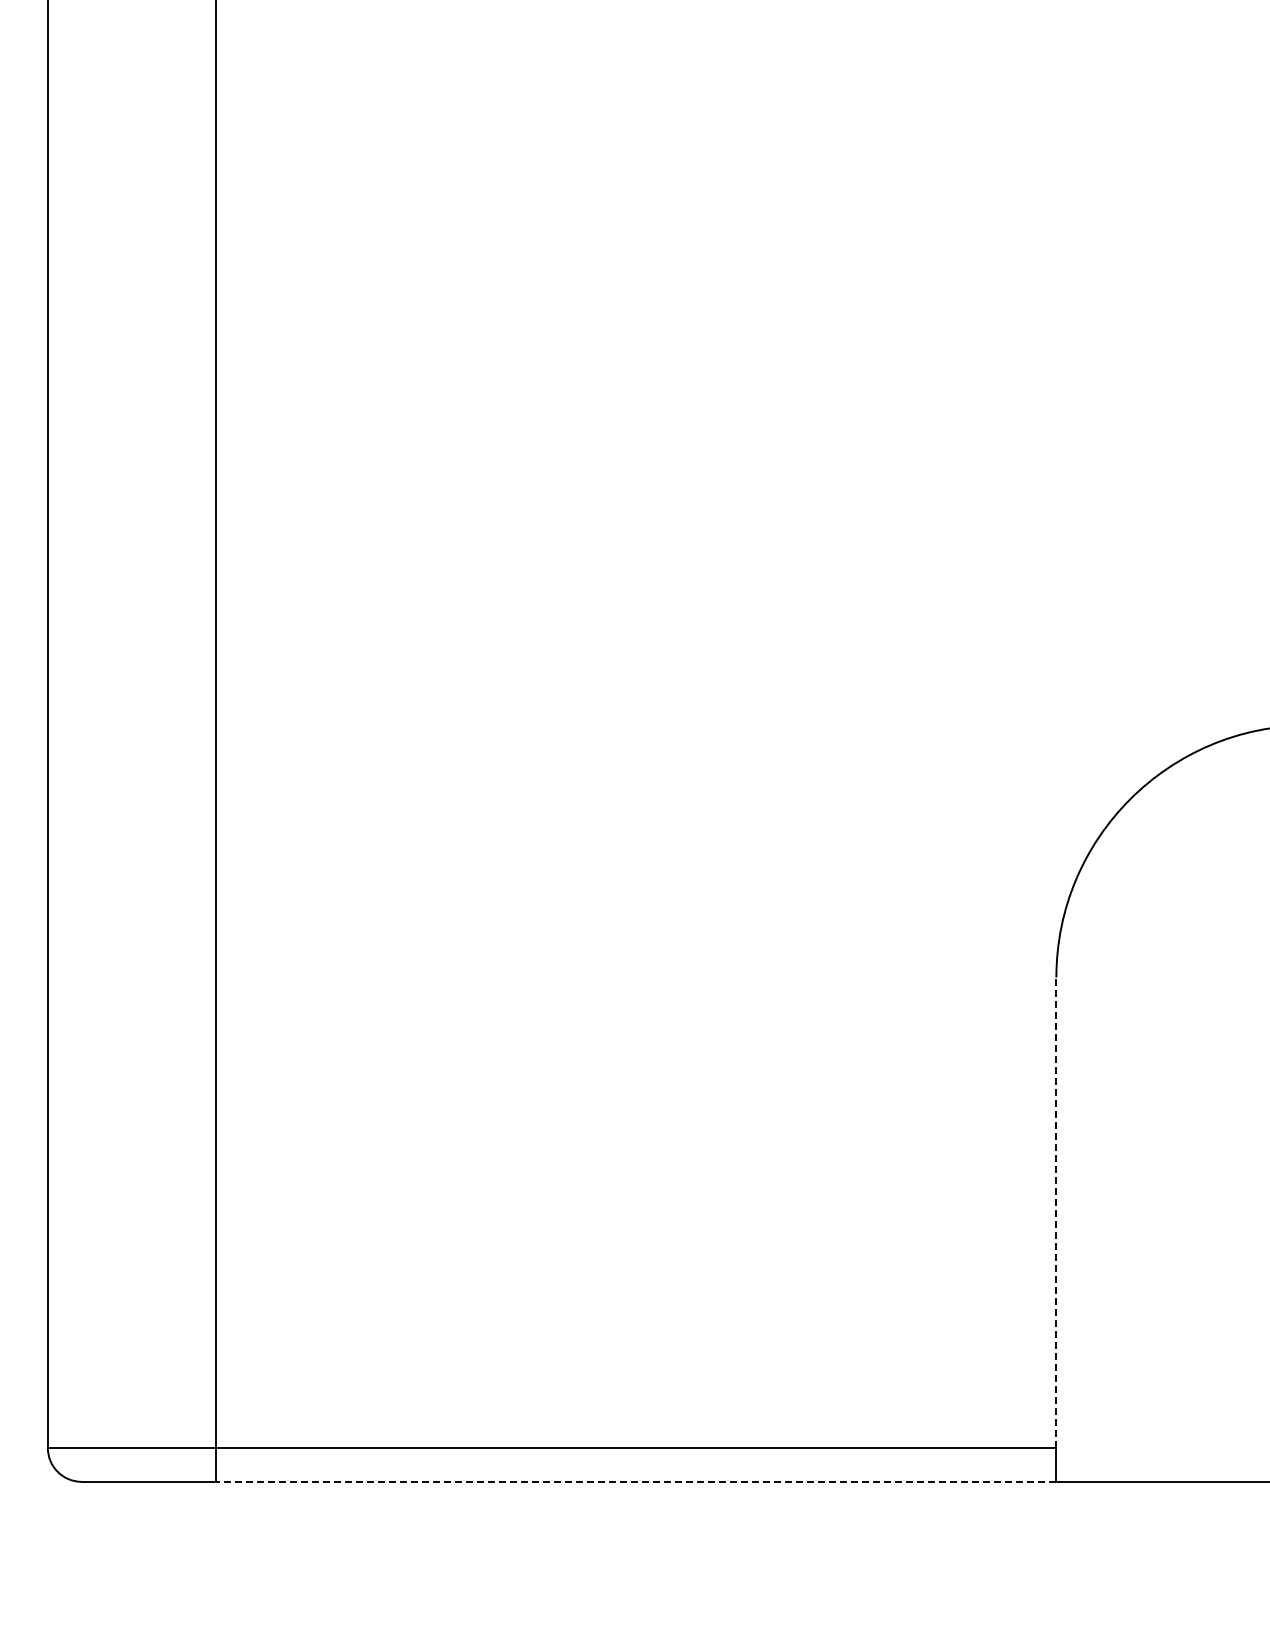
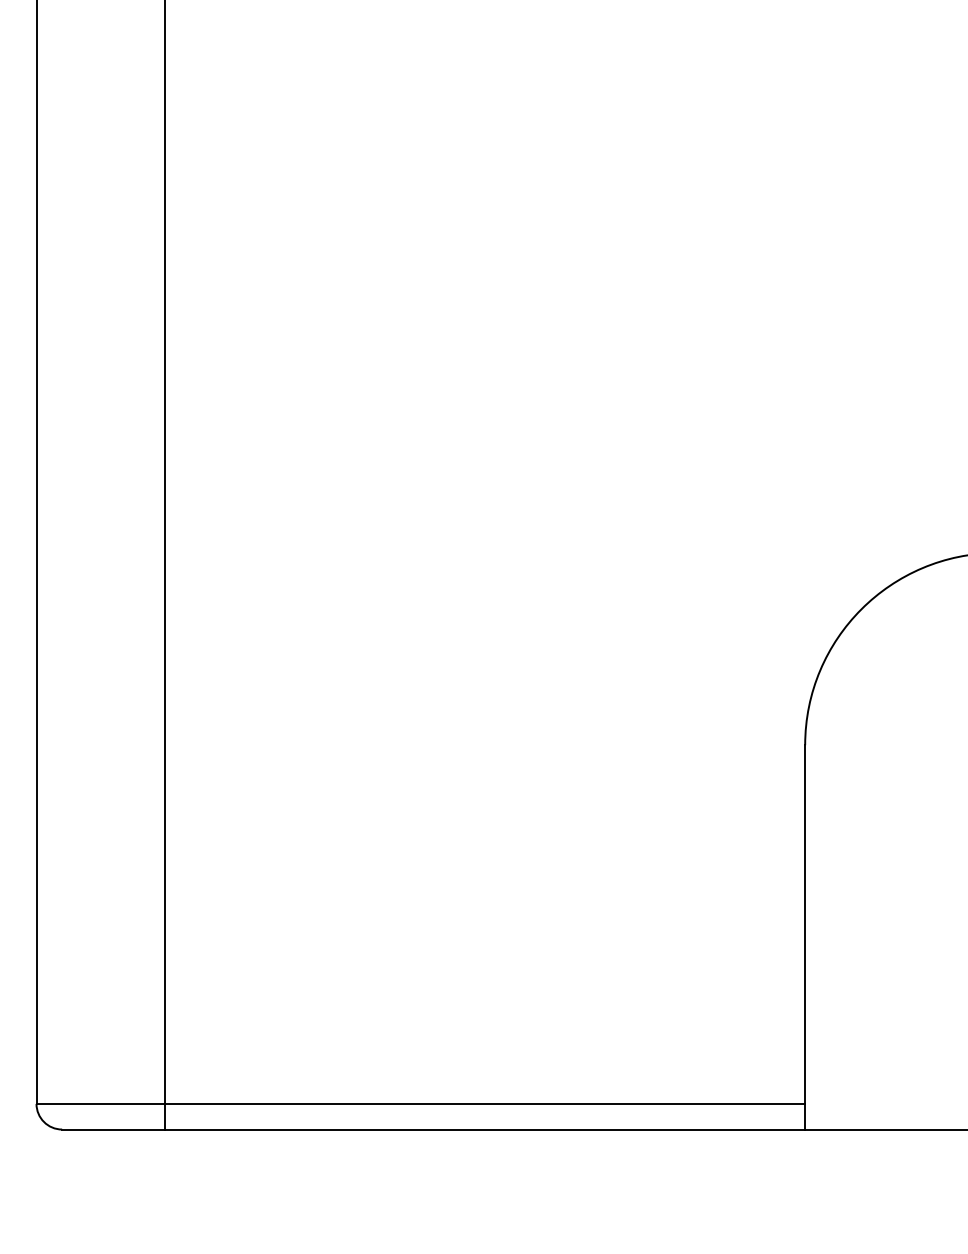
line: (1056, 1212) -> (805, 924), dashed -> solid
line: (635, 1481) -> (484, 1129), dashed -> solid

